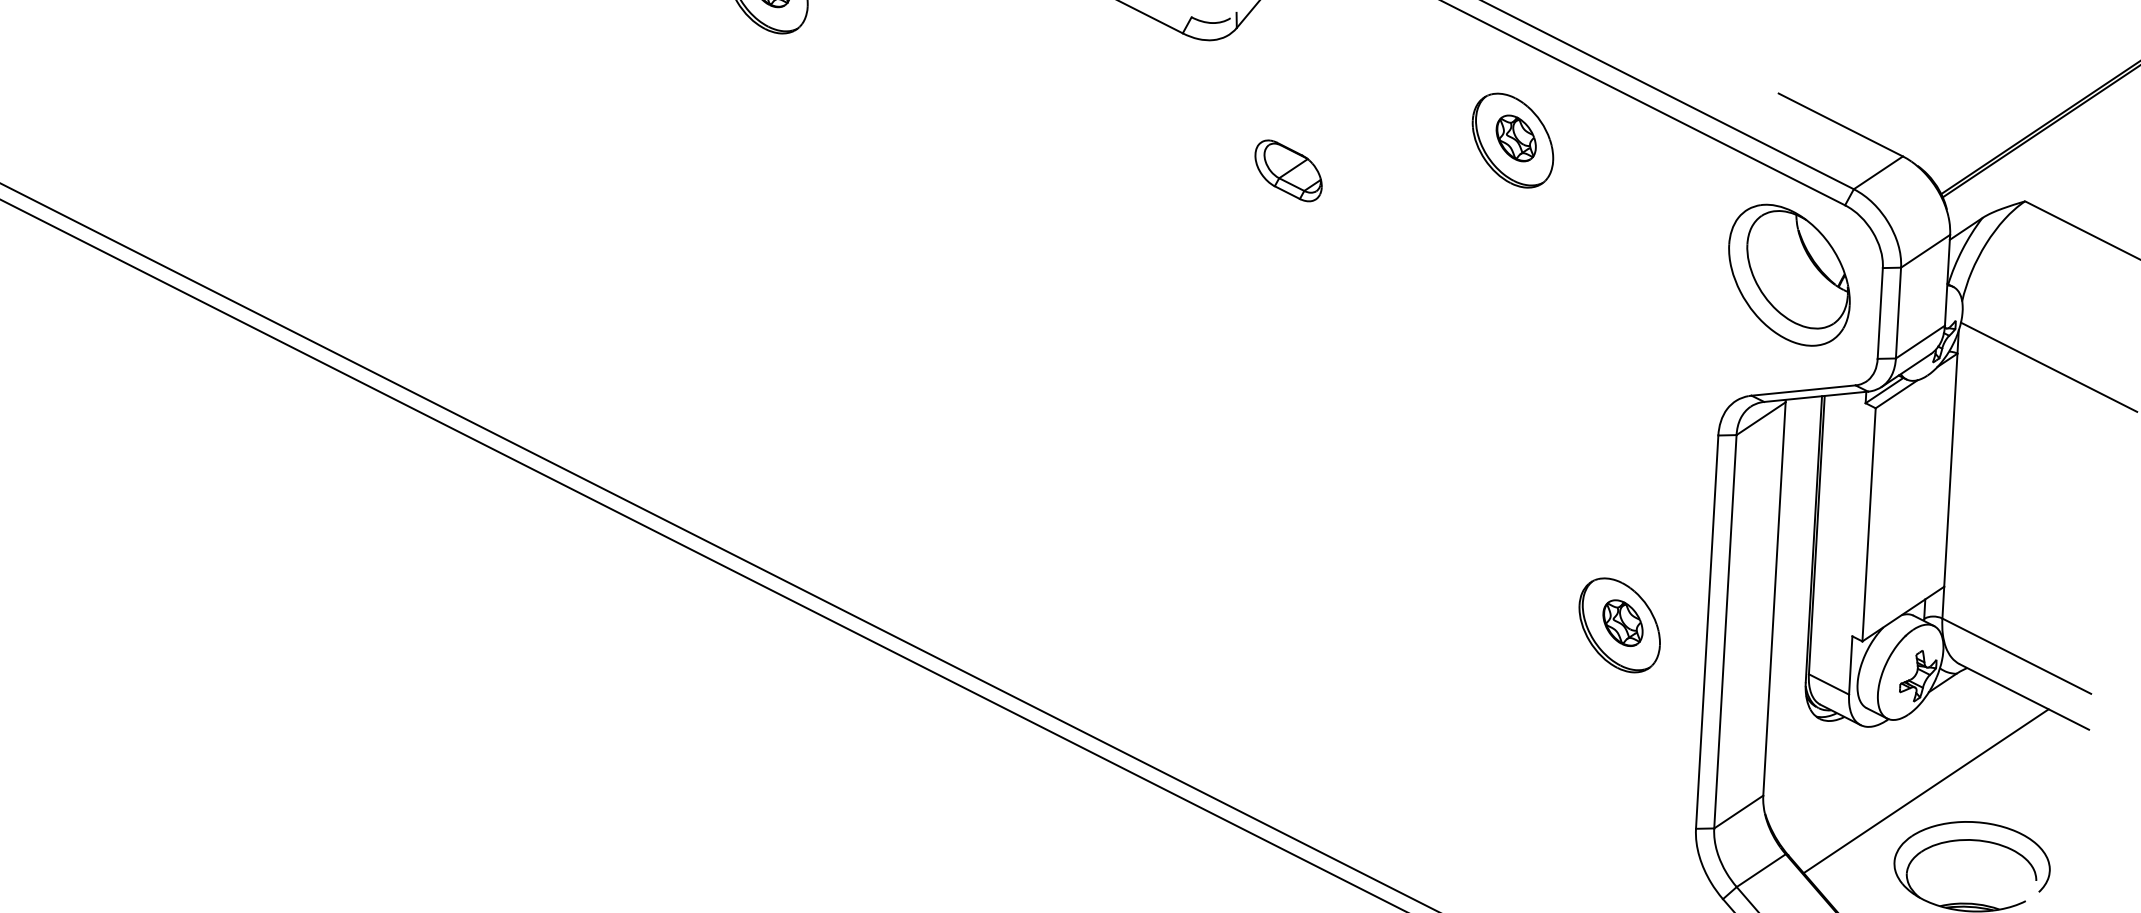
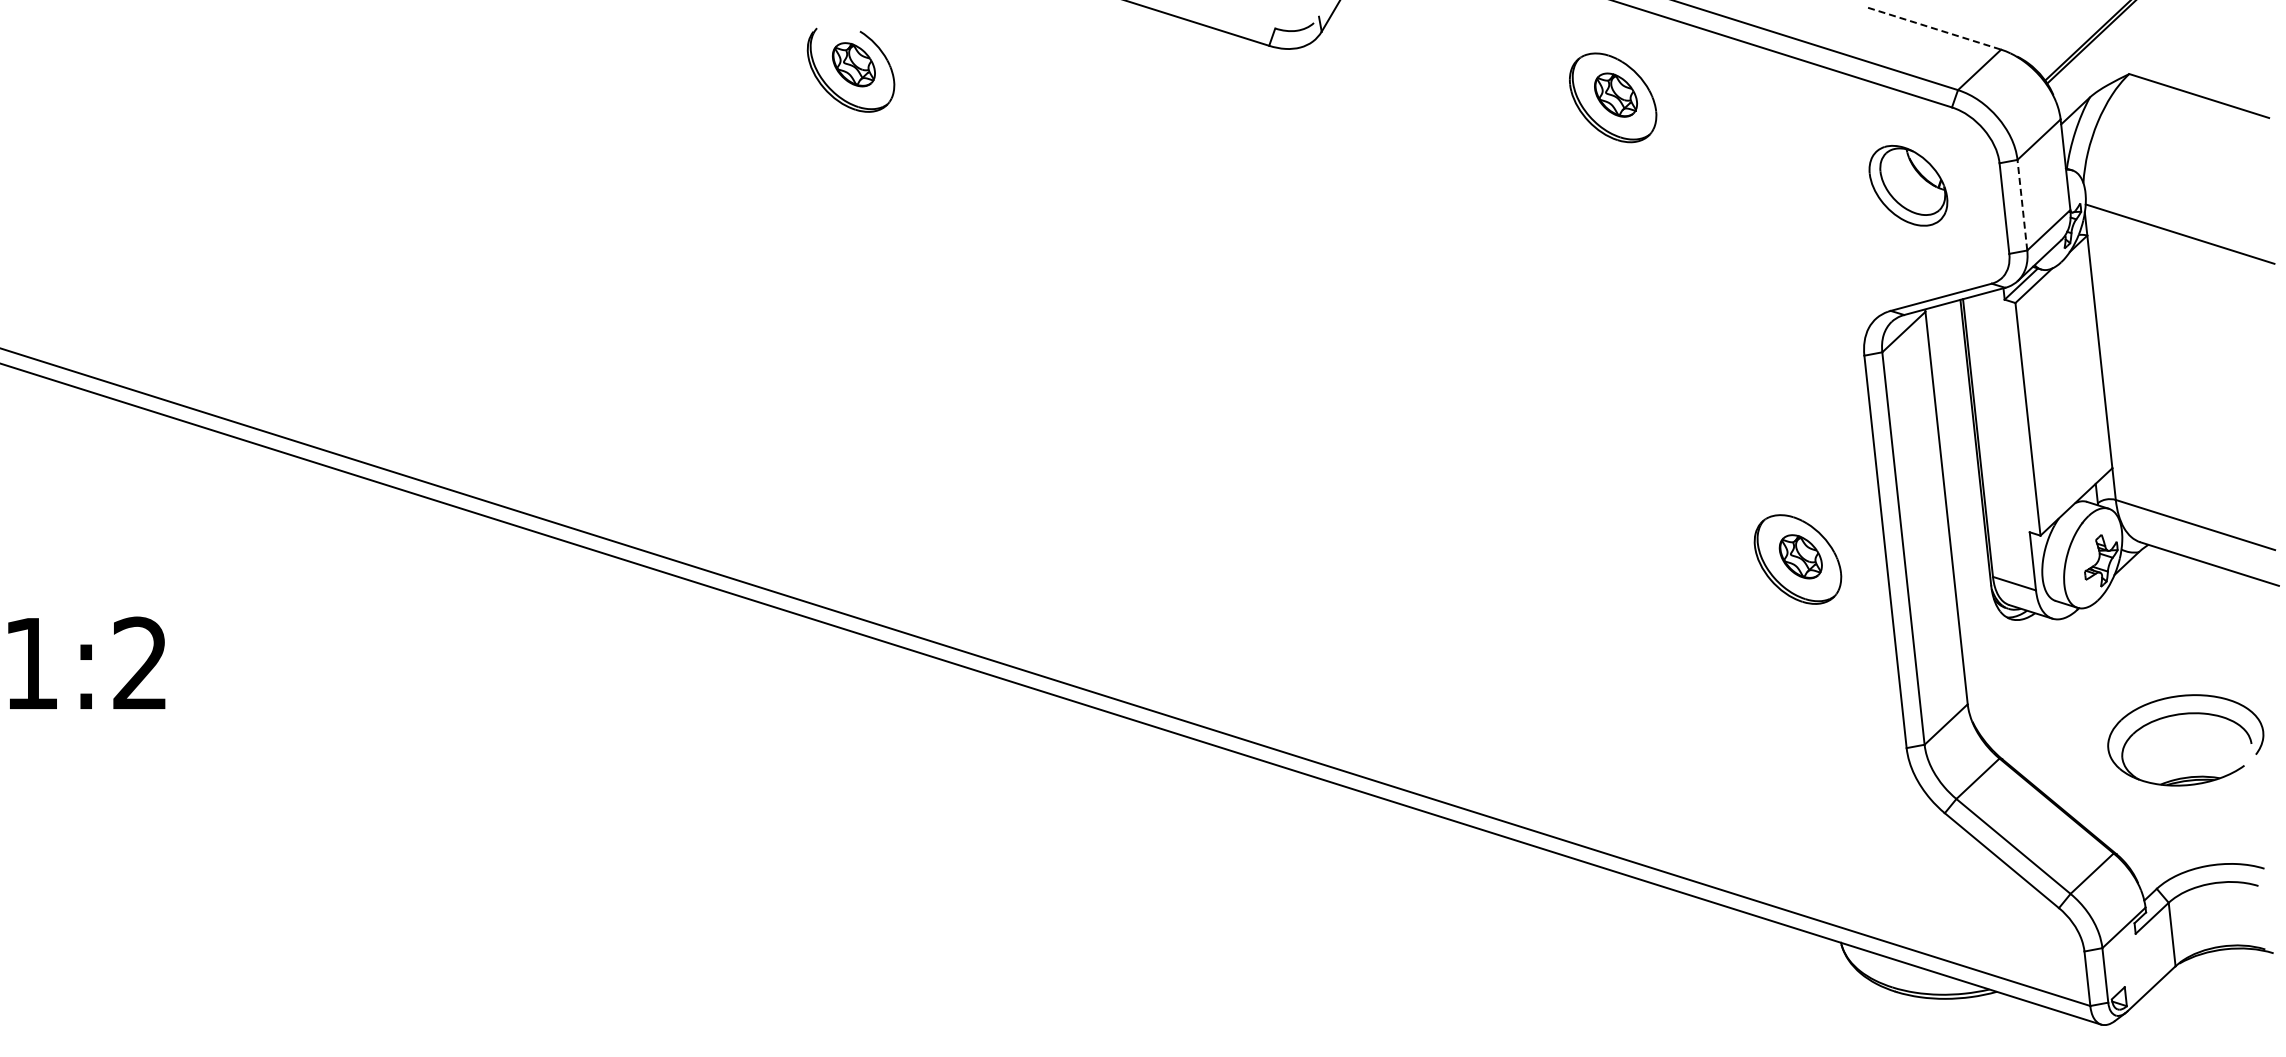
line: (1840, 124) -> (1934, 28), solid -> dashed
part: (1287, 170) -> (1395, 164), removed
part: (1789, 275) -> (1908, 185), size x0.6
line: (1898, 313) -> (2022, 205), solid -> dashed
line: (1925, 791) -> (2127, 673), removed

